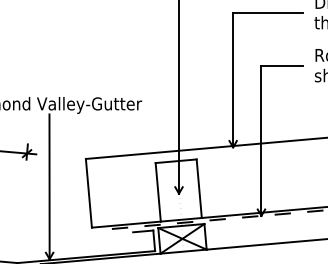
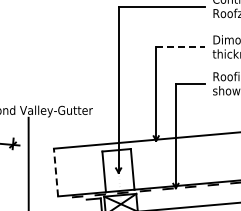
line: (269, 13) -> (181, 47), solid -> dashed
line: (89, 193) -> (56, 172), solid -> dashed

